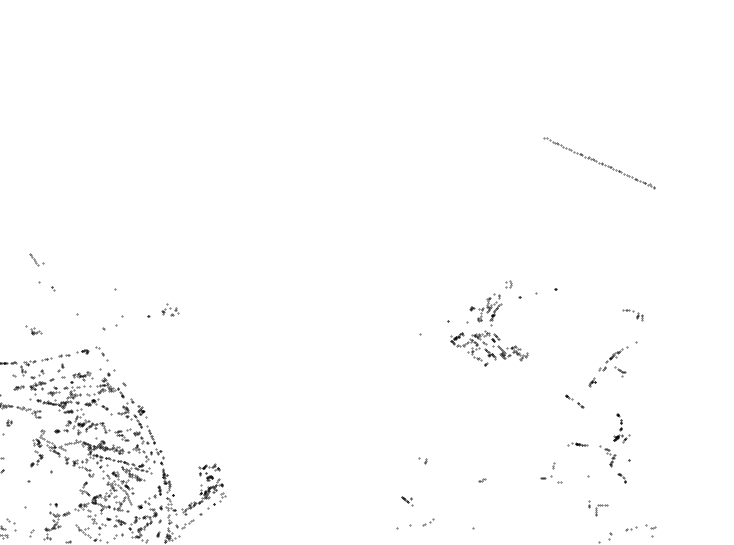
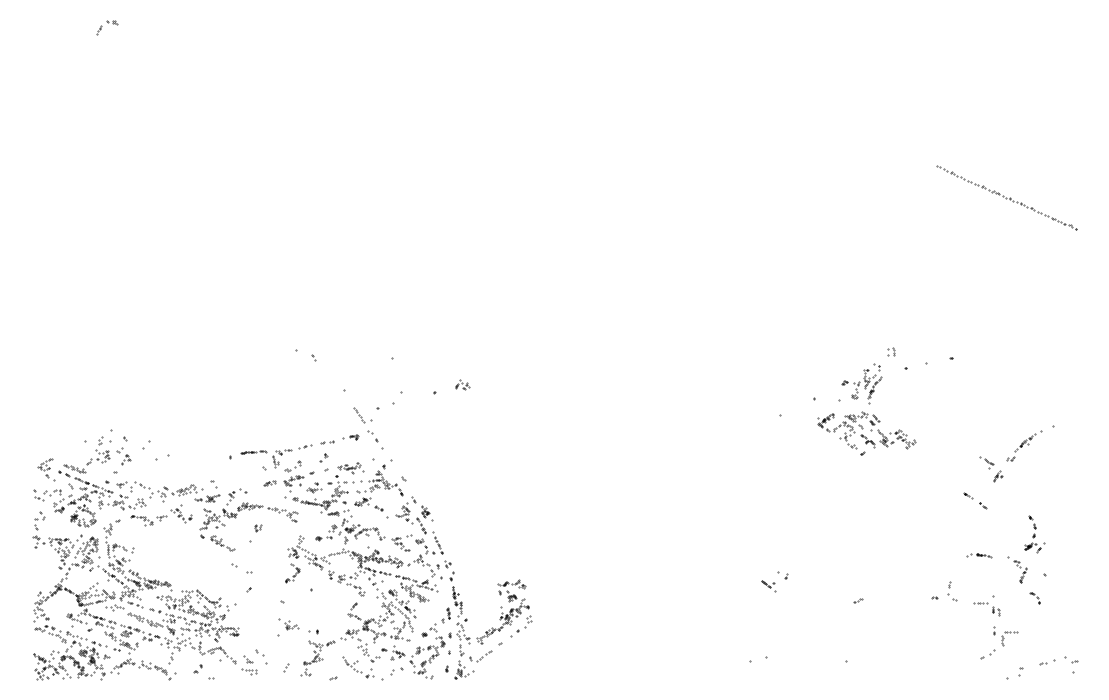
part: (36, 259) -> (362, 415), moved
part: (170, 309) -> (462, 384), size x0.62
part: (632, 315) -> (986, 609), moved
part: (33, 330) -> (288, 624), moved
part: (619, 371) -> (986, 462), moved
part: (556, 473) -> (952, 591), size x0.71
part: (406, 501) -> (768, 586), moved
part: (428, 522) -> (987, 654), moved

